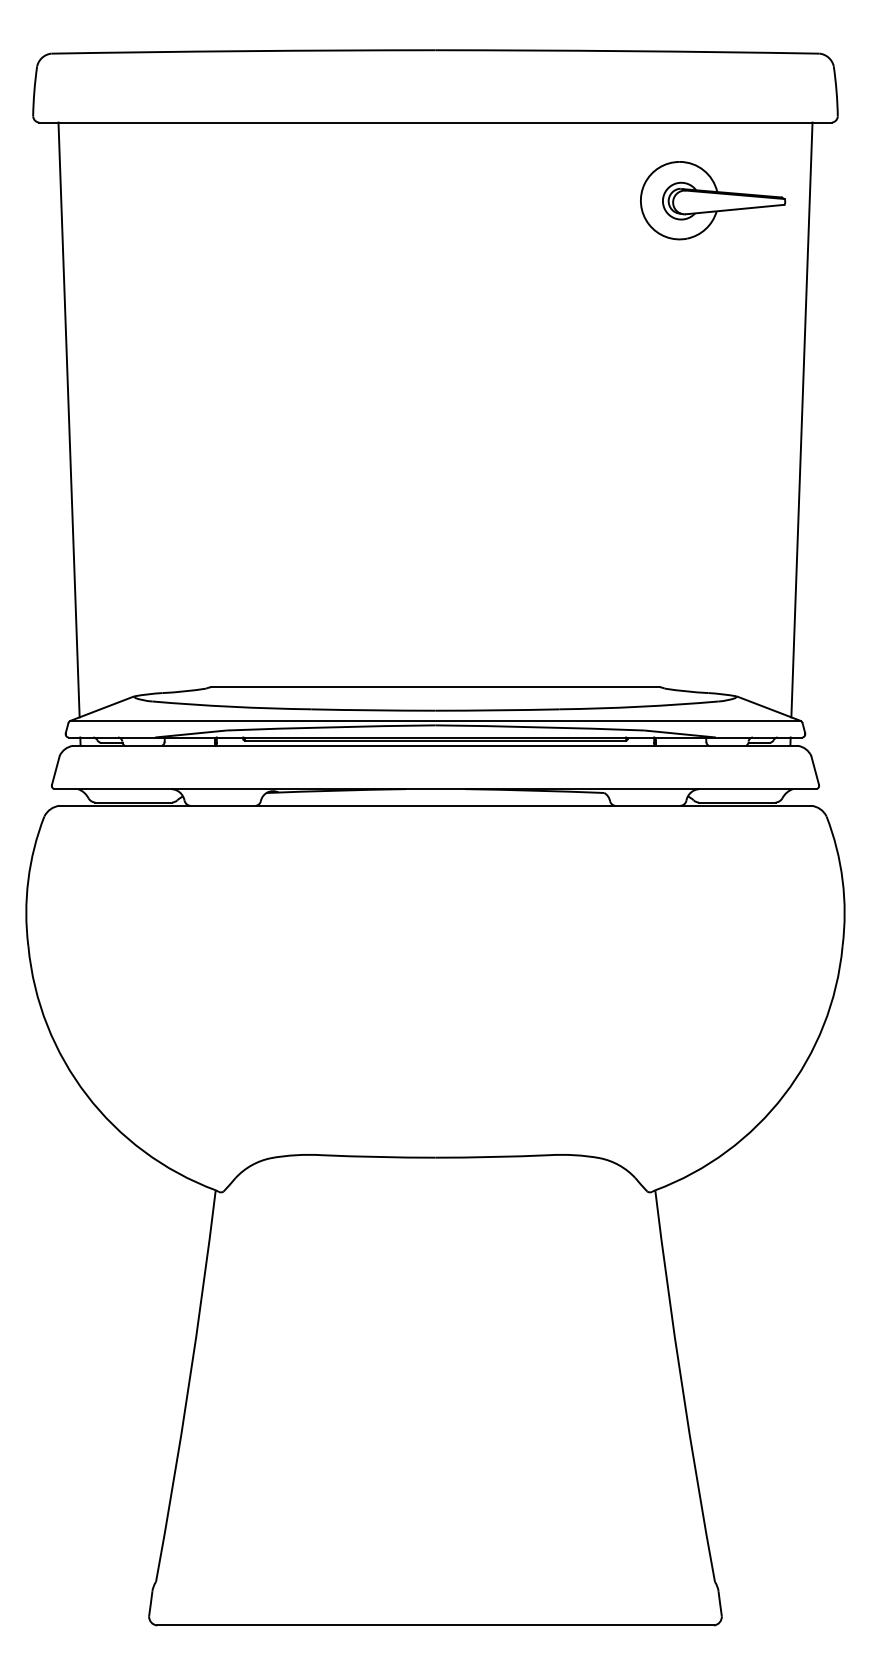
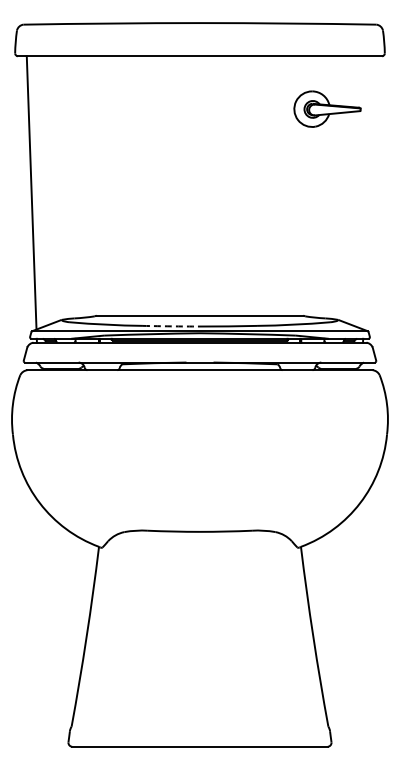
part: (713, 199) -> (327, 108), moved
line: (802, 418) -> (368, 192), removed
arc: (373, 710) -> (171, 326), solid -> dashed

